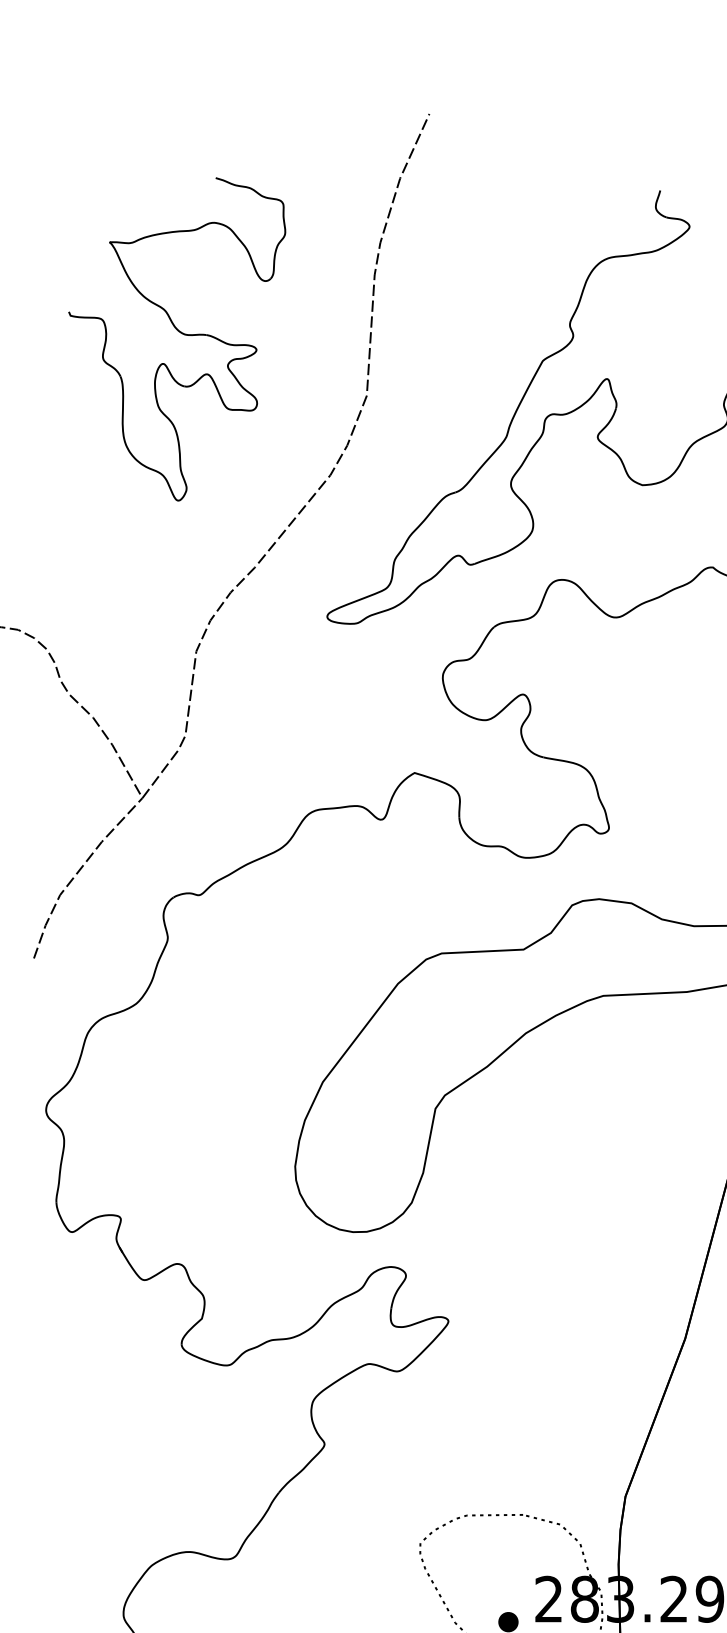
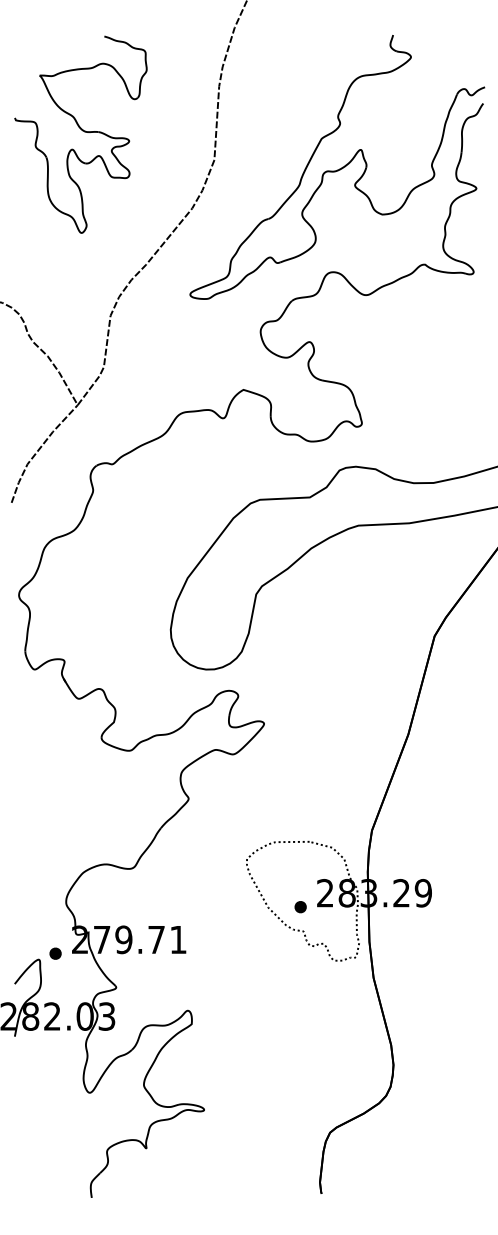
part: (176, 338) -> (80, 134), moved

